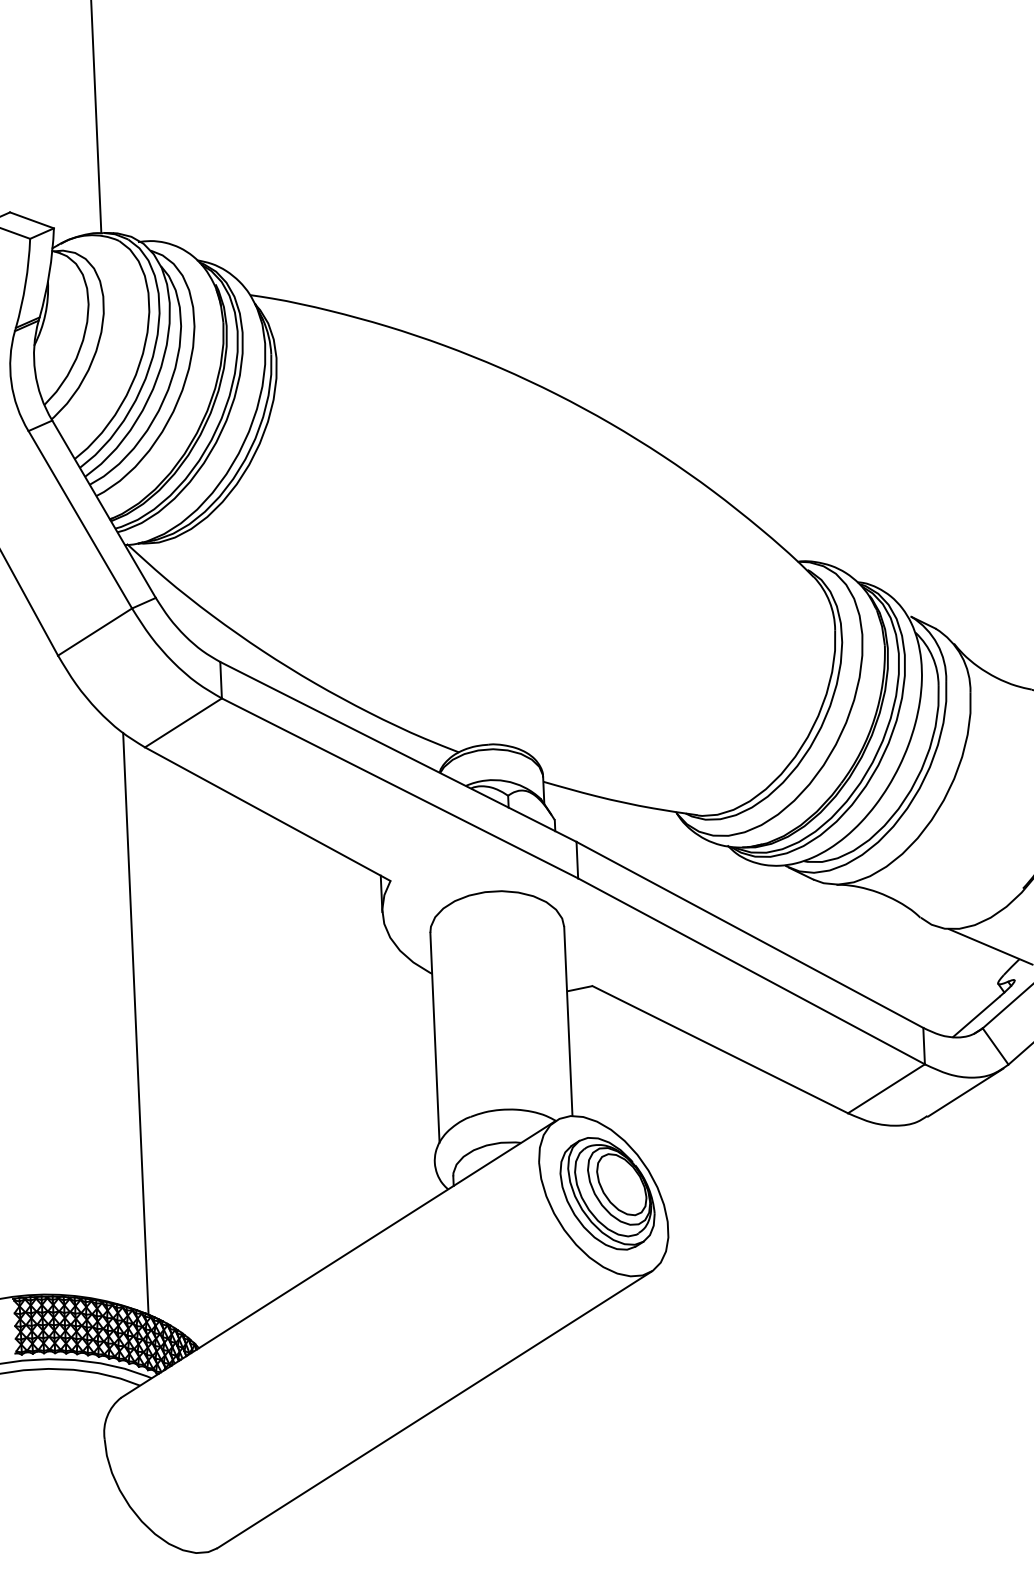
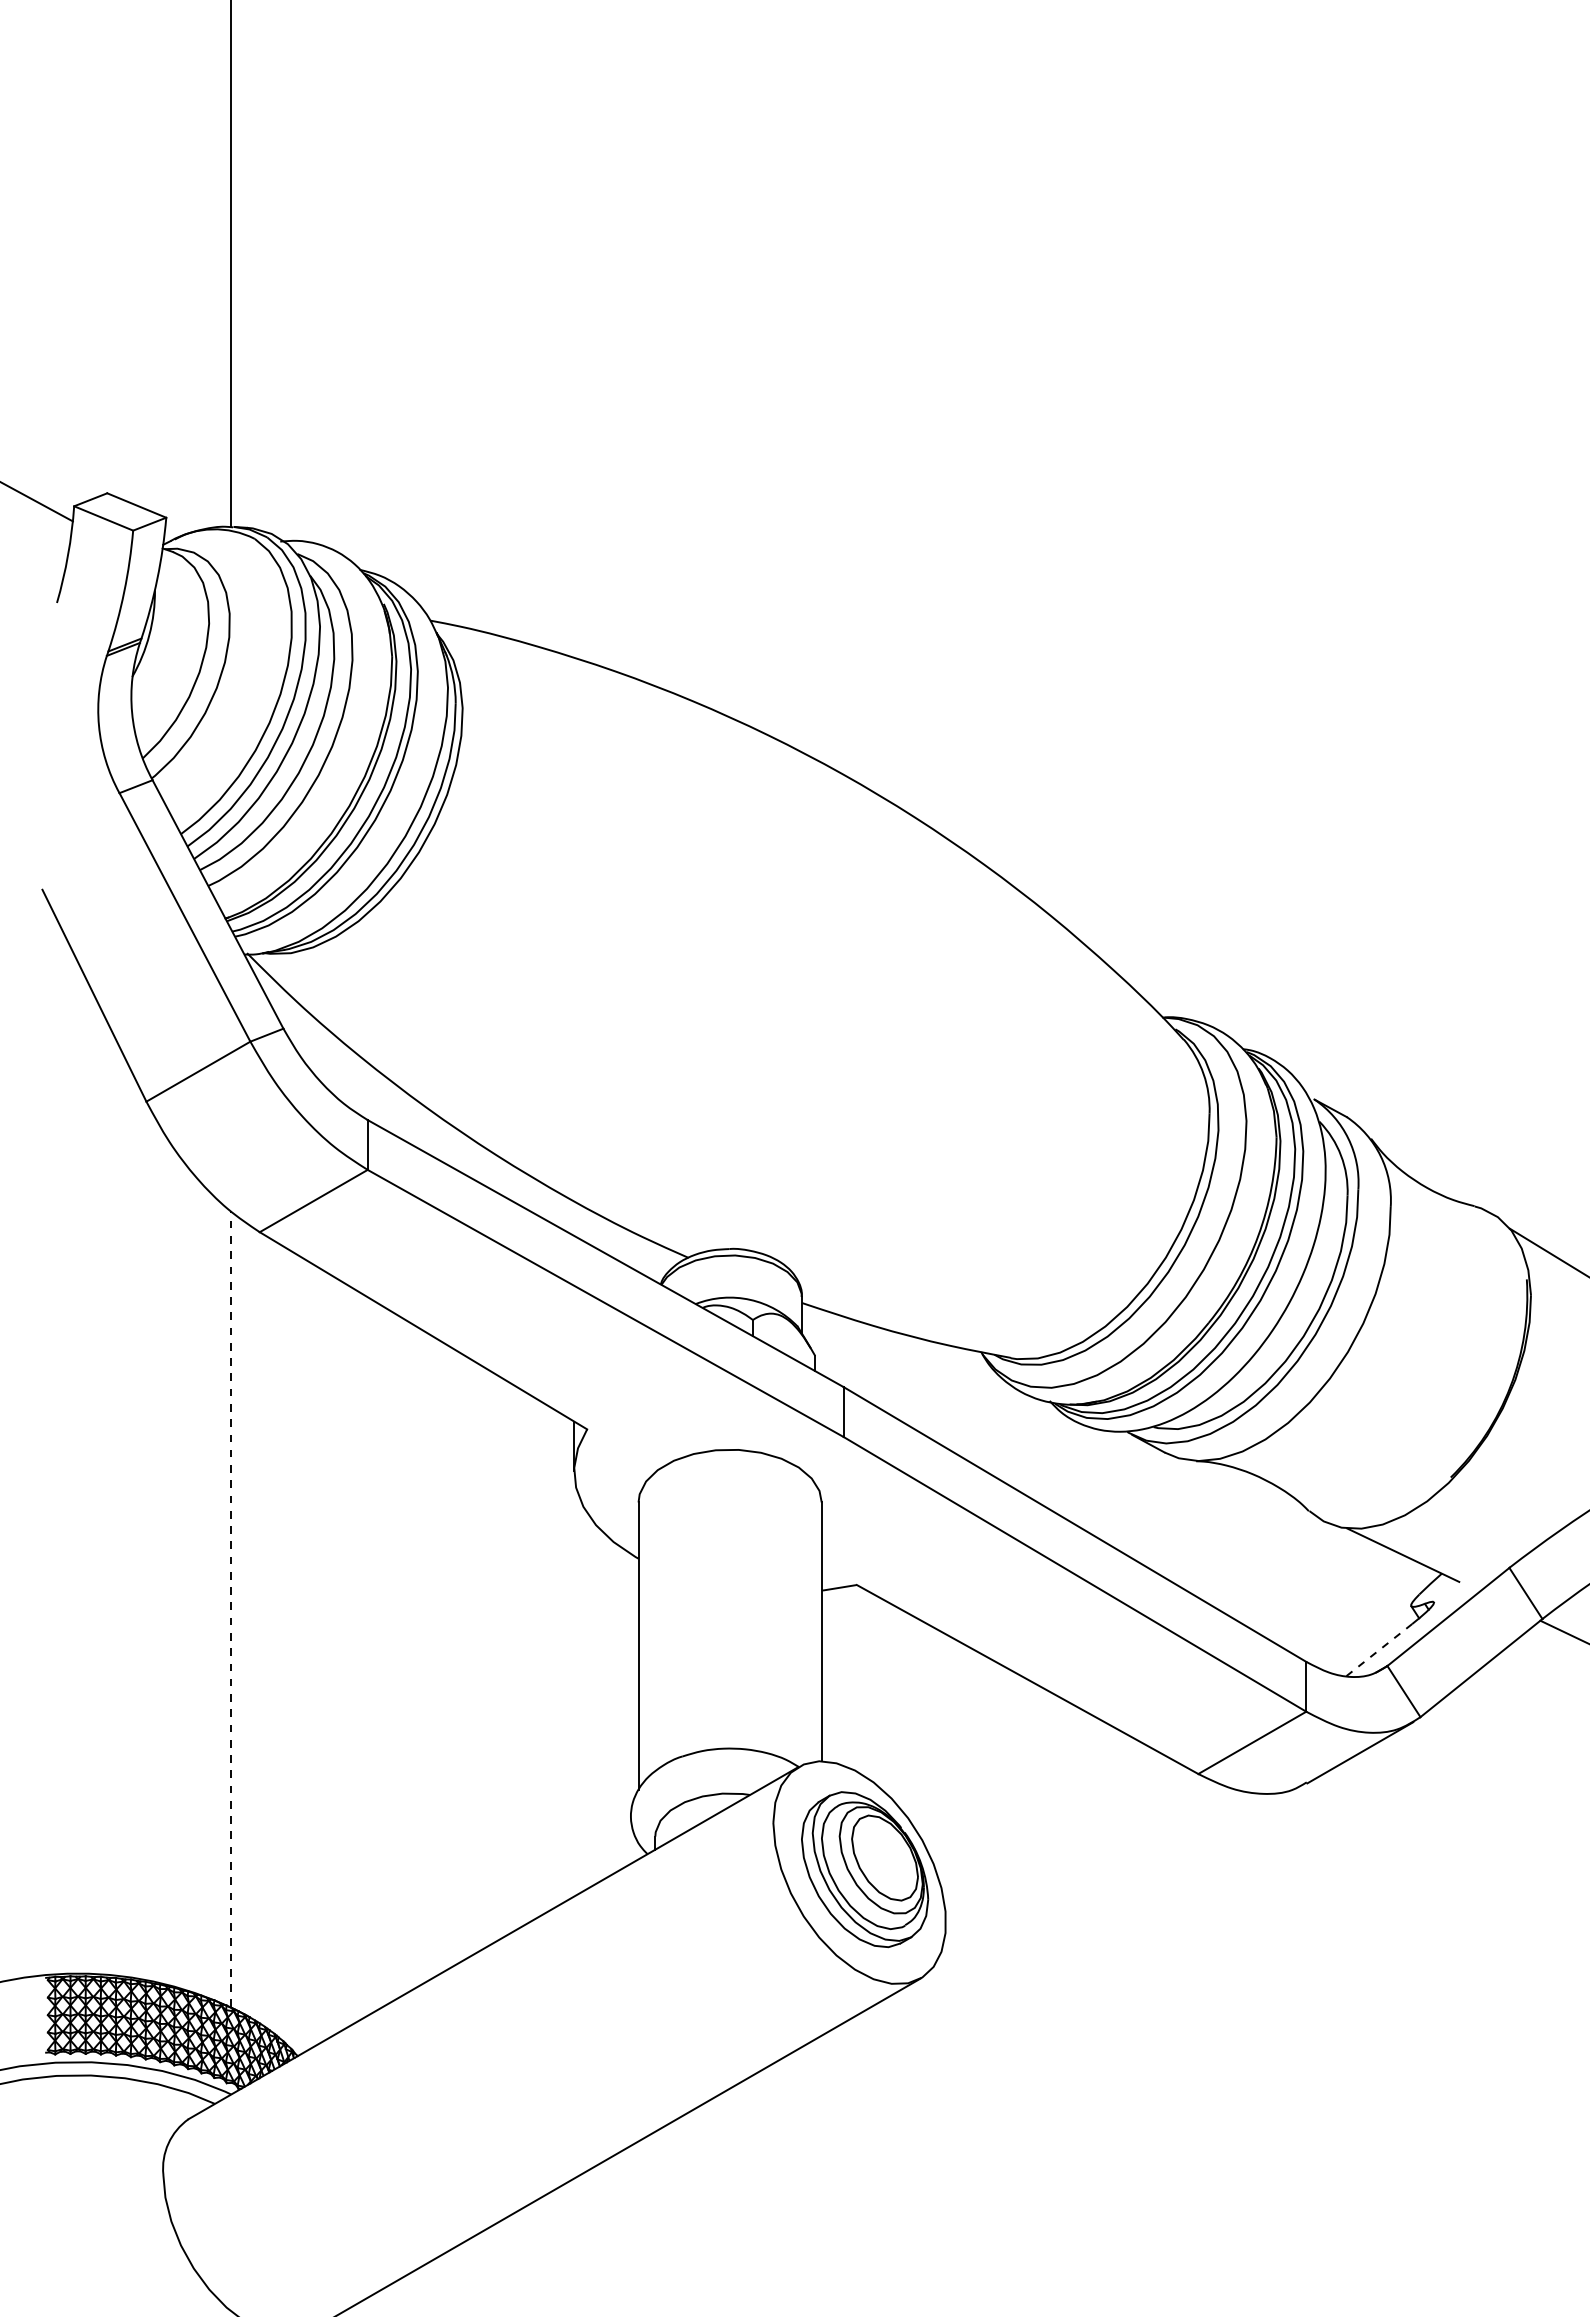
line: (976, 1017) -> (1379, 1650), solid -> dashed
line: (135, 1023) -> (230, 1609), solid -> dashed

